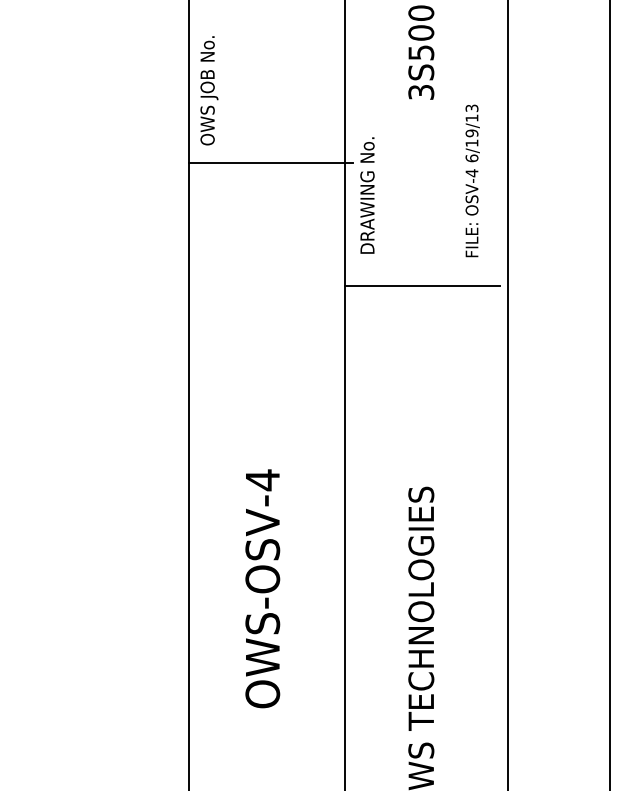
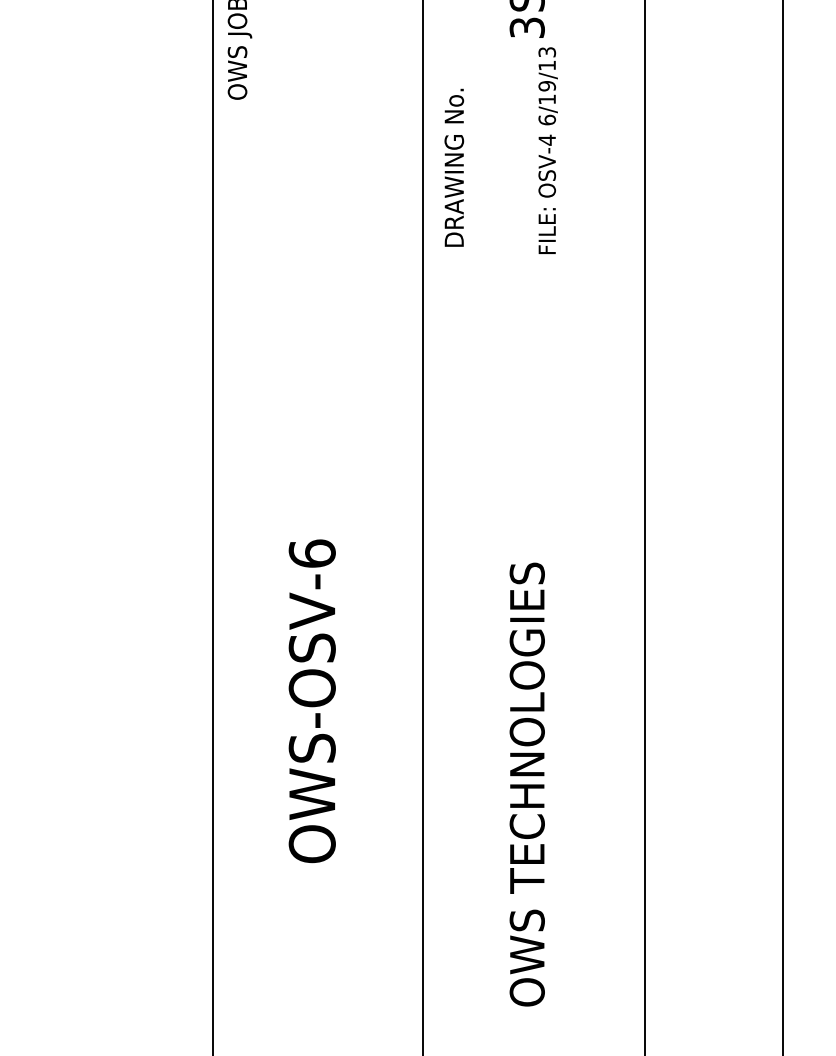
line: (271, 163) -> (324, 124), removed
text: (472, 180) -> (547, 150), moved
line: (422, 286) -> (528, 291), removed
text: (262, 480) -> (311, 554), OWS-OSV-4 -> OWS-OSV-6

